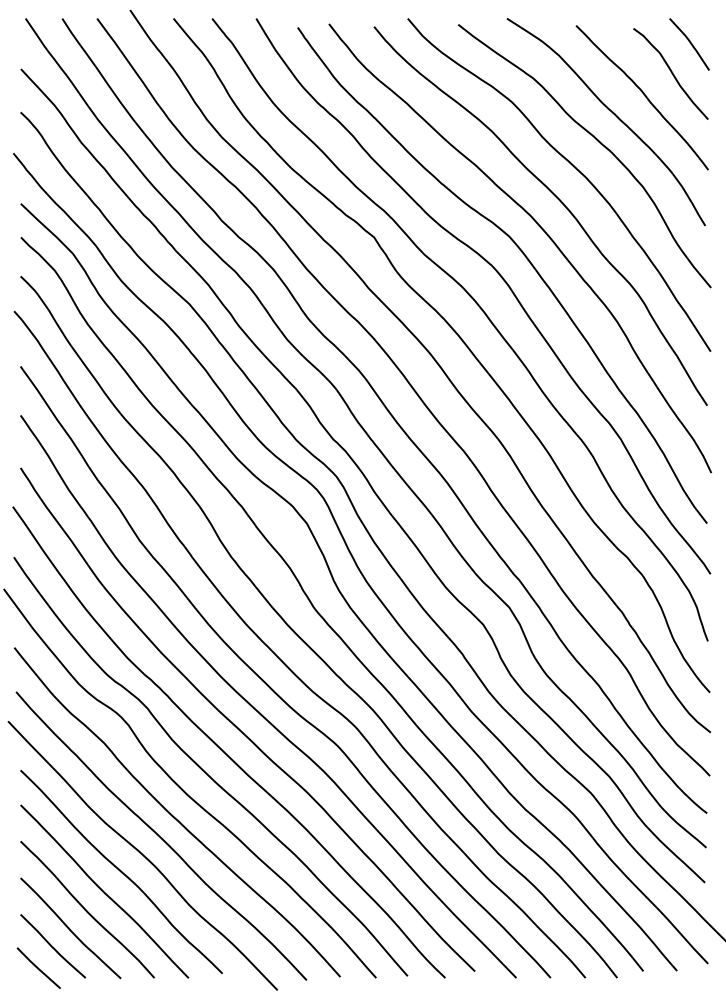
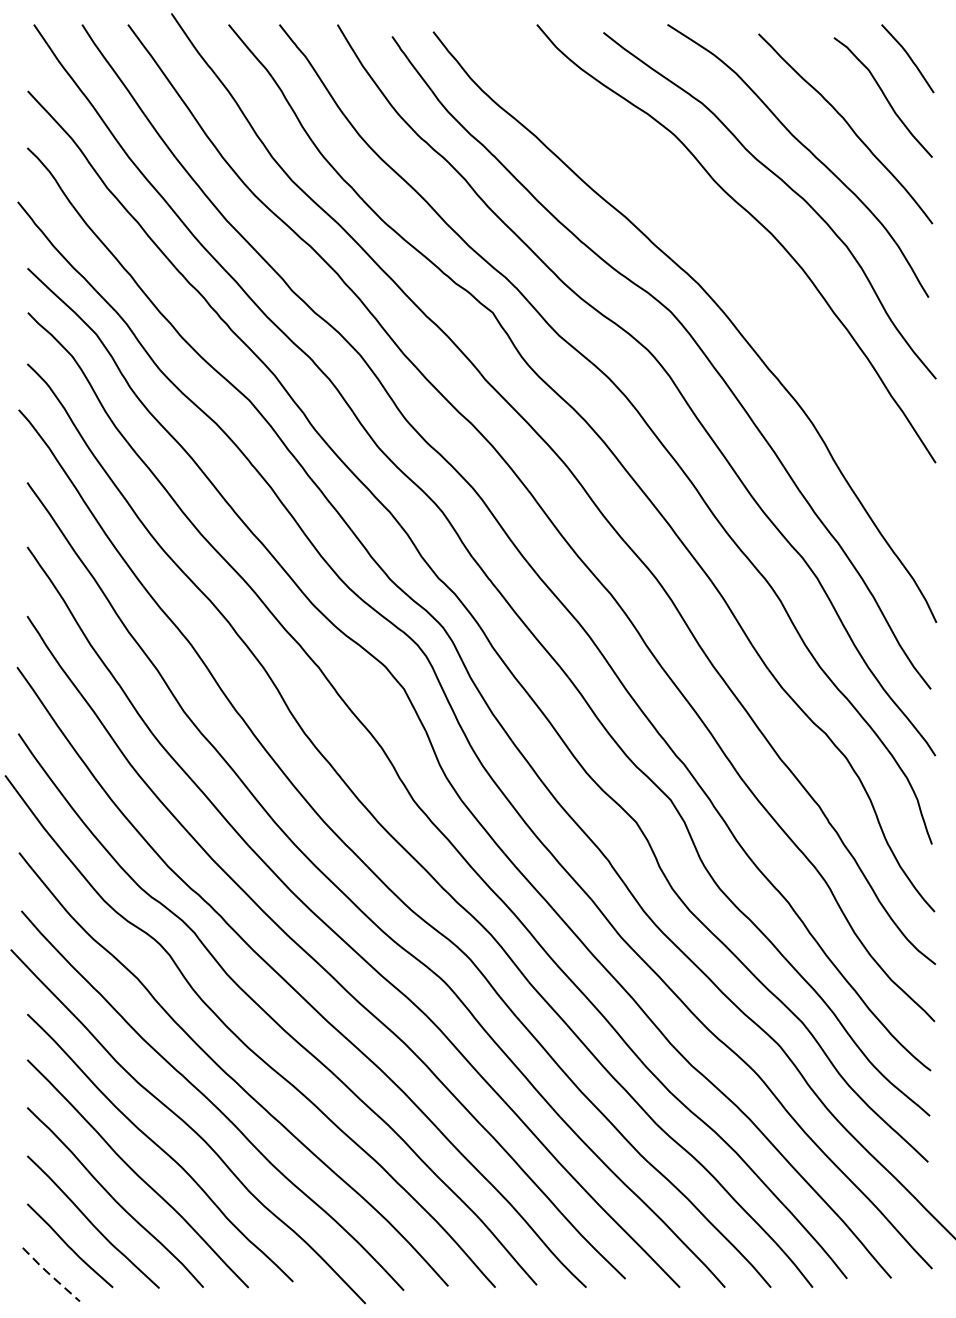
curve: (556, 198) -> (732, 261), removed
line: (38, 968) -> (50, 1275), solid -> dashed

